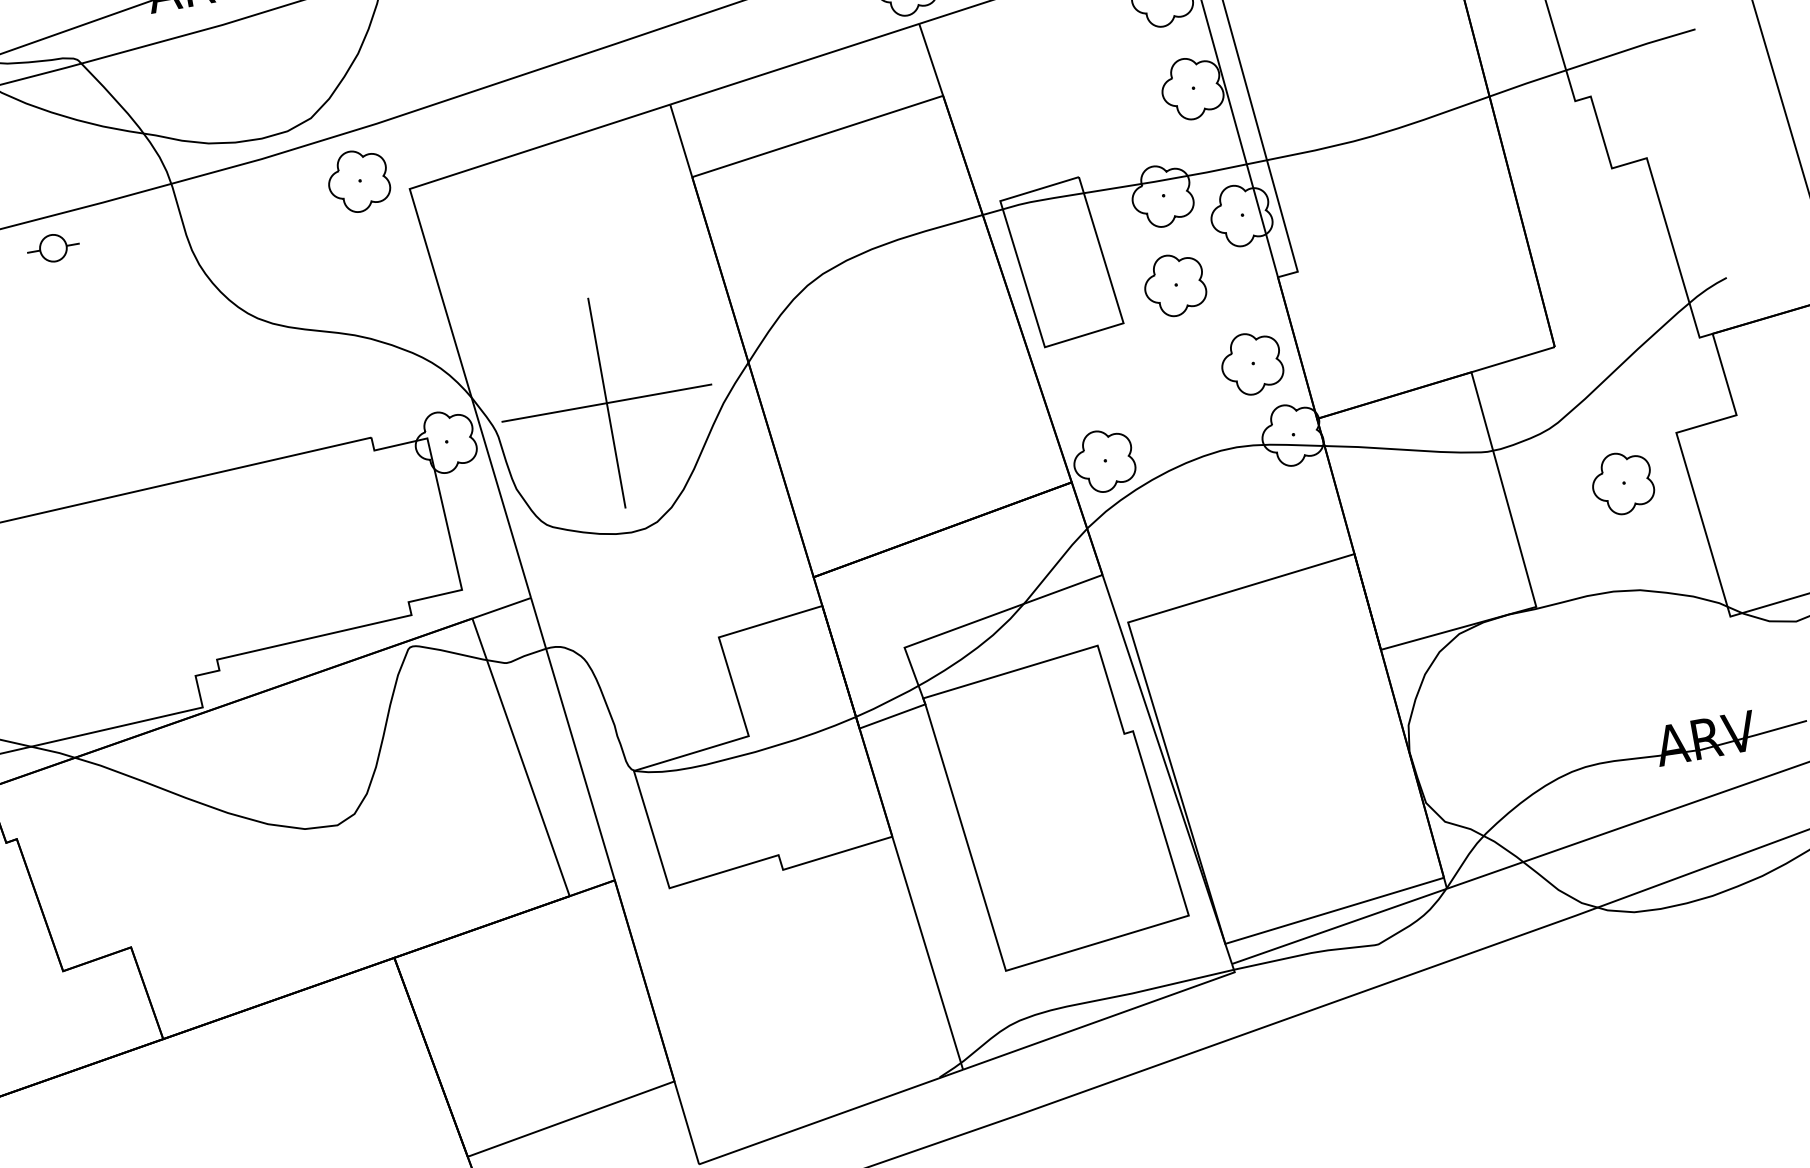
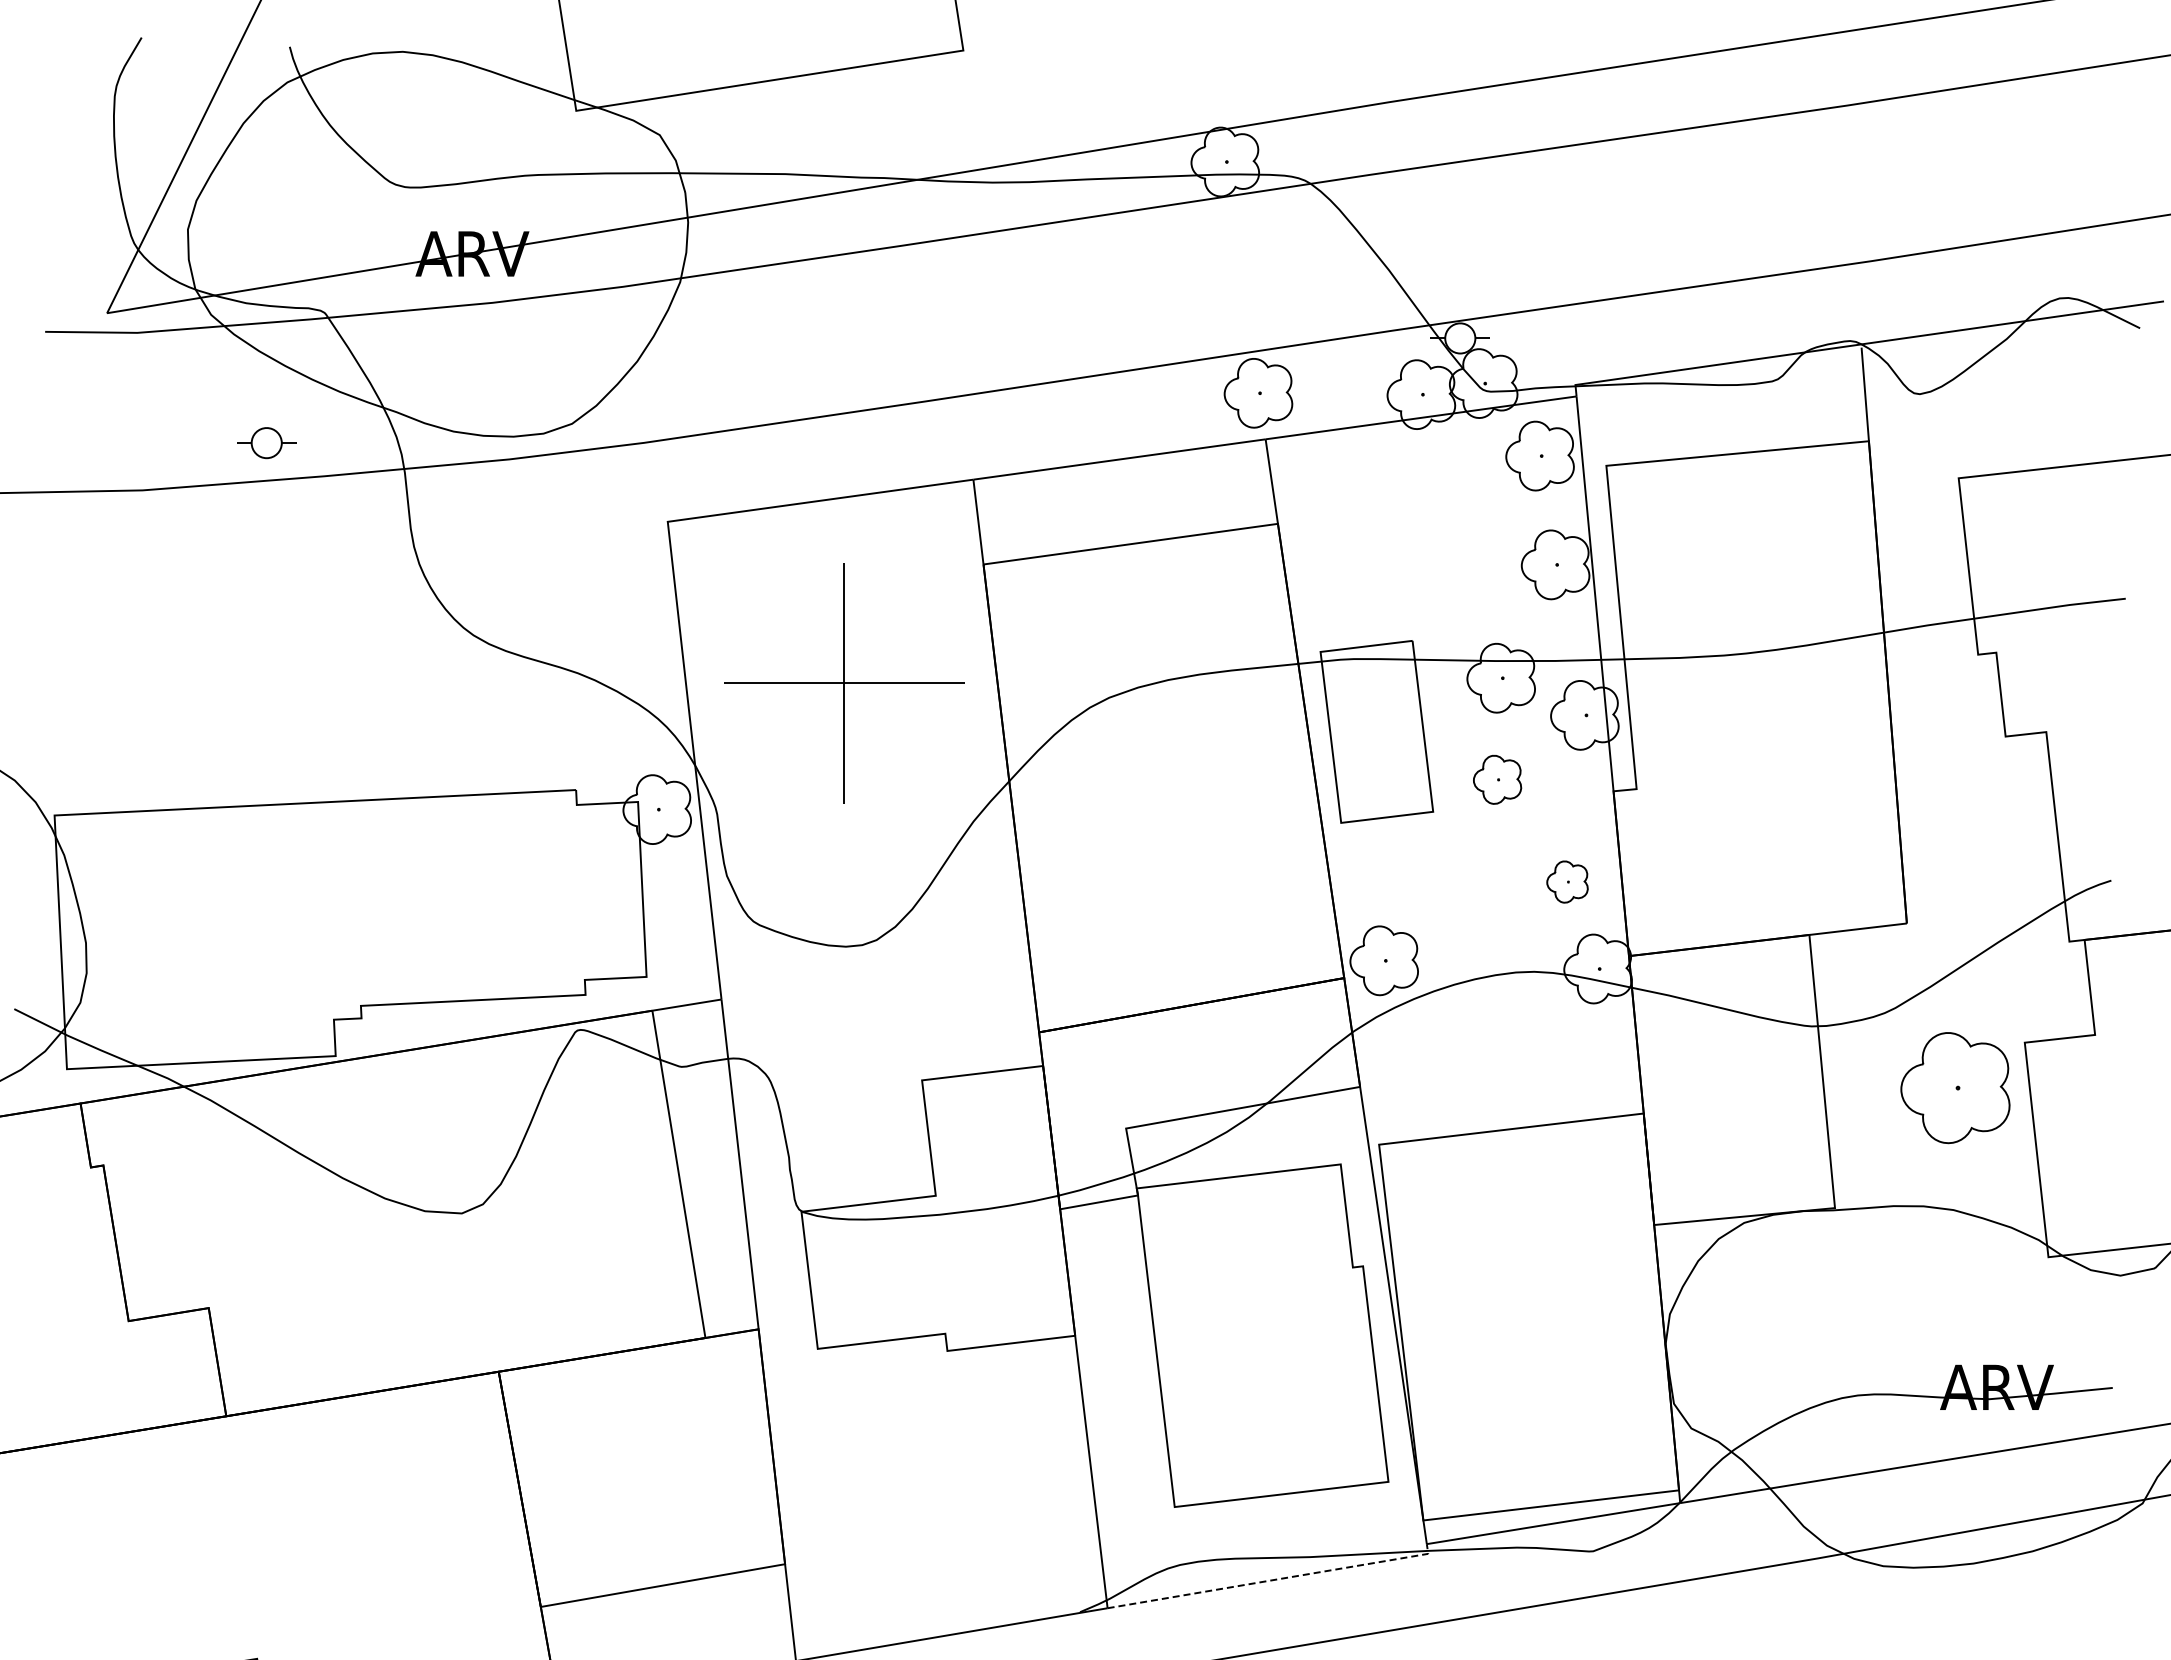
part: (358, 180) -> (612, 502), removed
part: (53, 248) -> (266, 443), moved
part: (1174, 285) -> (1497, 779), size x0.7
part: (1251, 363) -> (1567, 881), size x0.6
part: (607, 403) -> (844, 683), moved
part: (1621, 482) -> (1954, 1087), size x1.6
line: (1103, 1019) -> (1273, 1580), solid -> dashed

